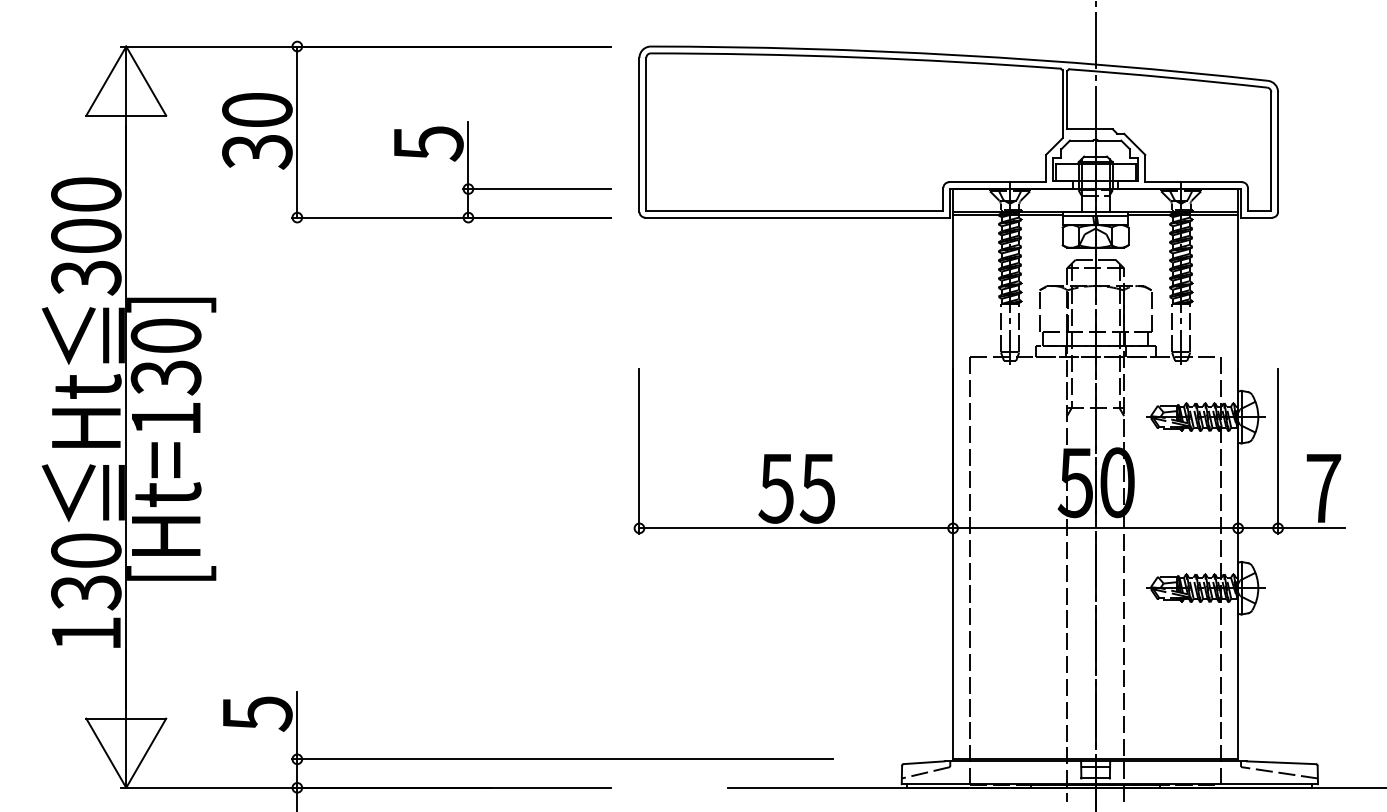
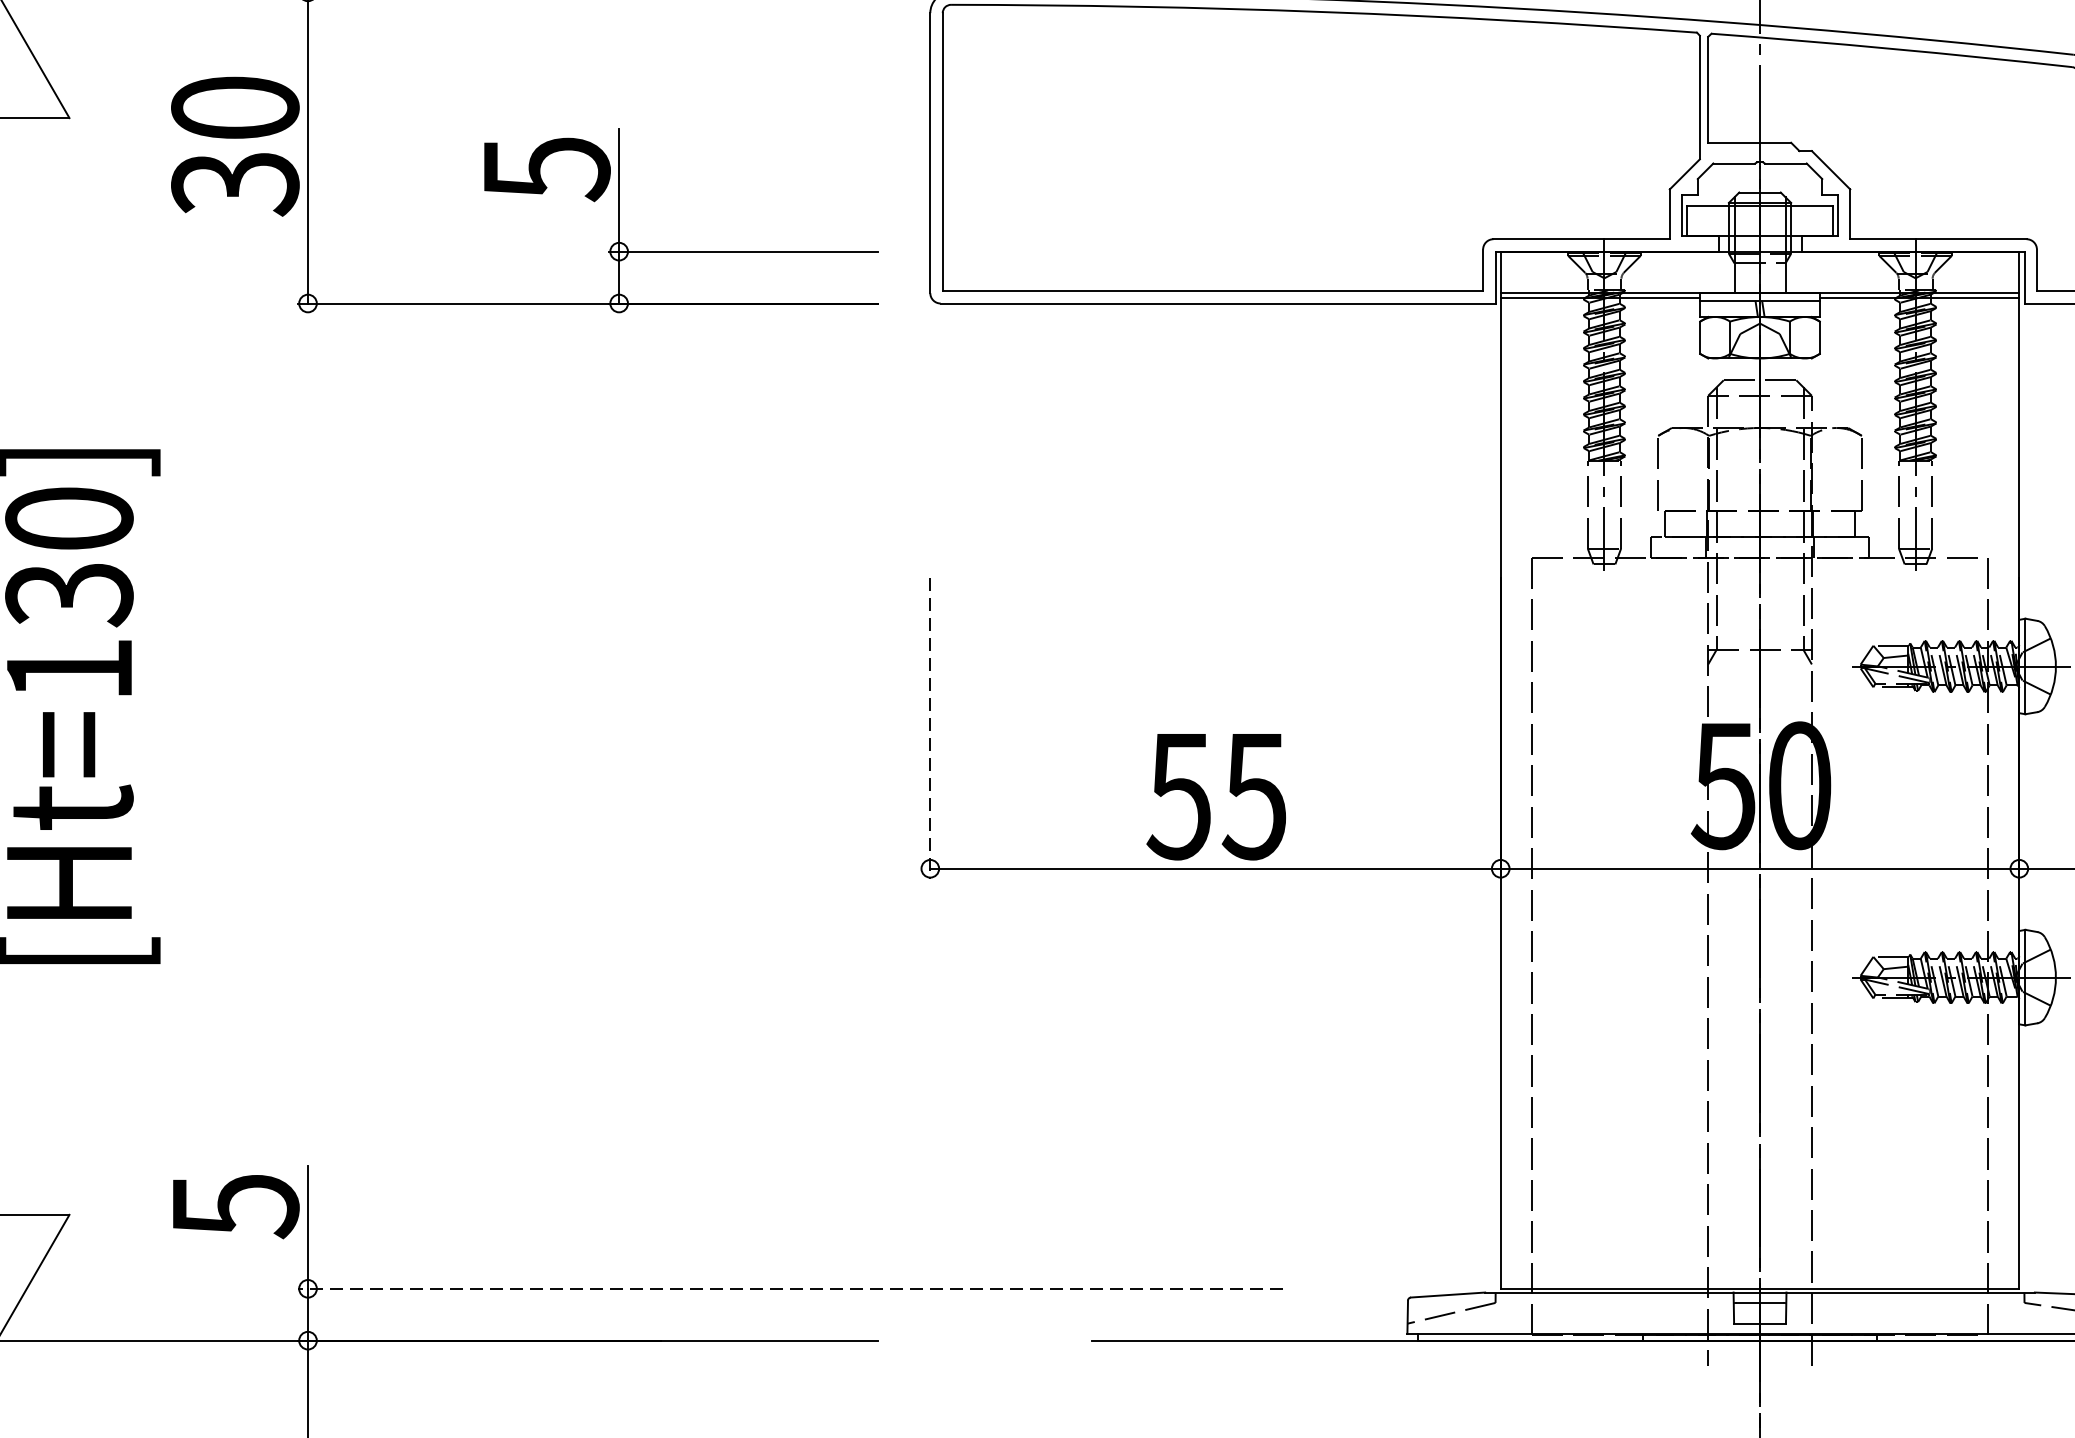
line: (639, 451) -> (930, 728), solid -> dashed
line: (562, 759) -> (790, 1289), solid -> dashed

